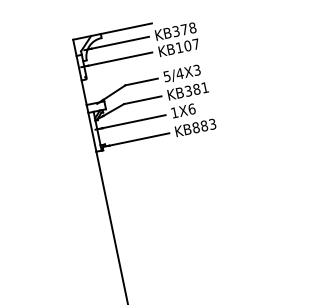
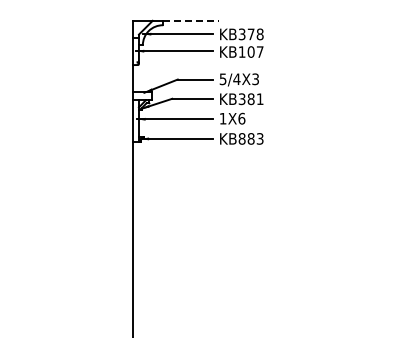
line: (125, 28) -> (190, 20), solid -> dashed

